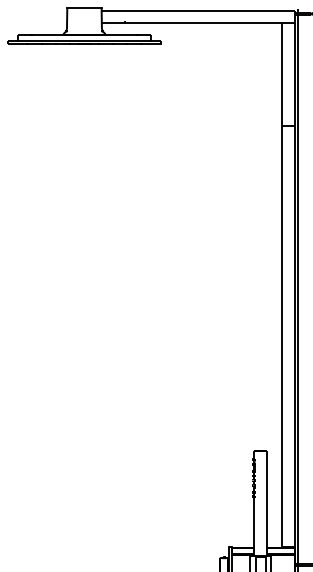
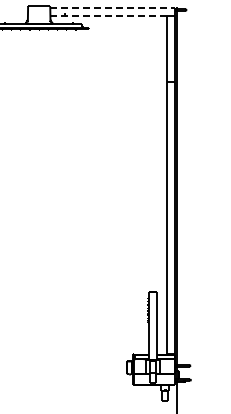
line: (199, 9) -> (113, 7), solid -> dashed
line: (193, 23) -> (109, 16), solid -> dashed

